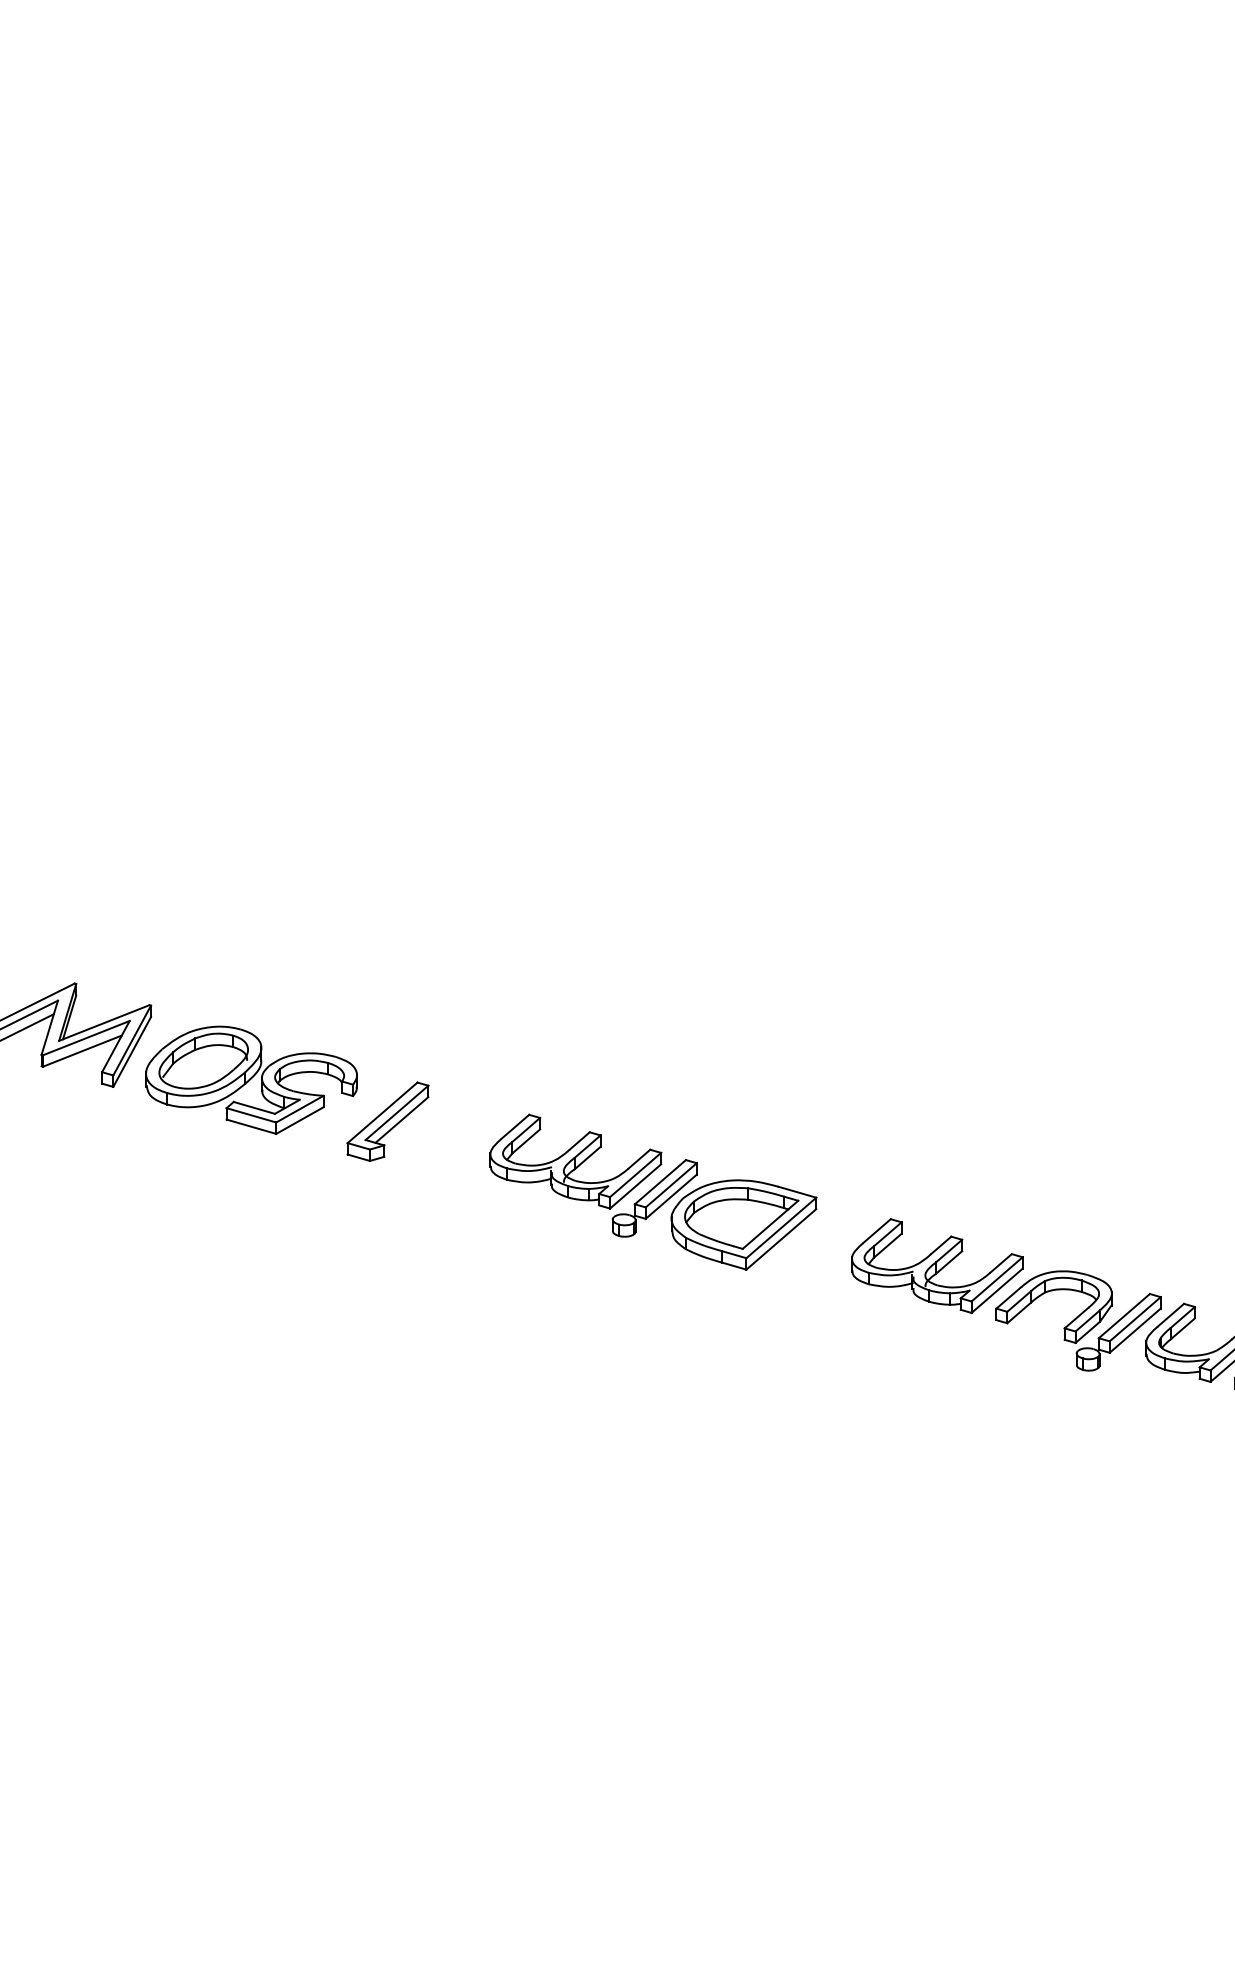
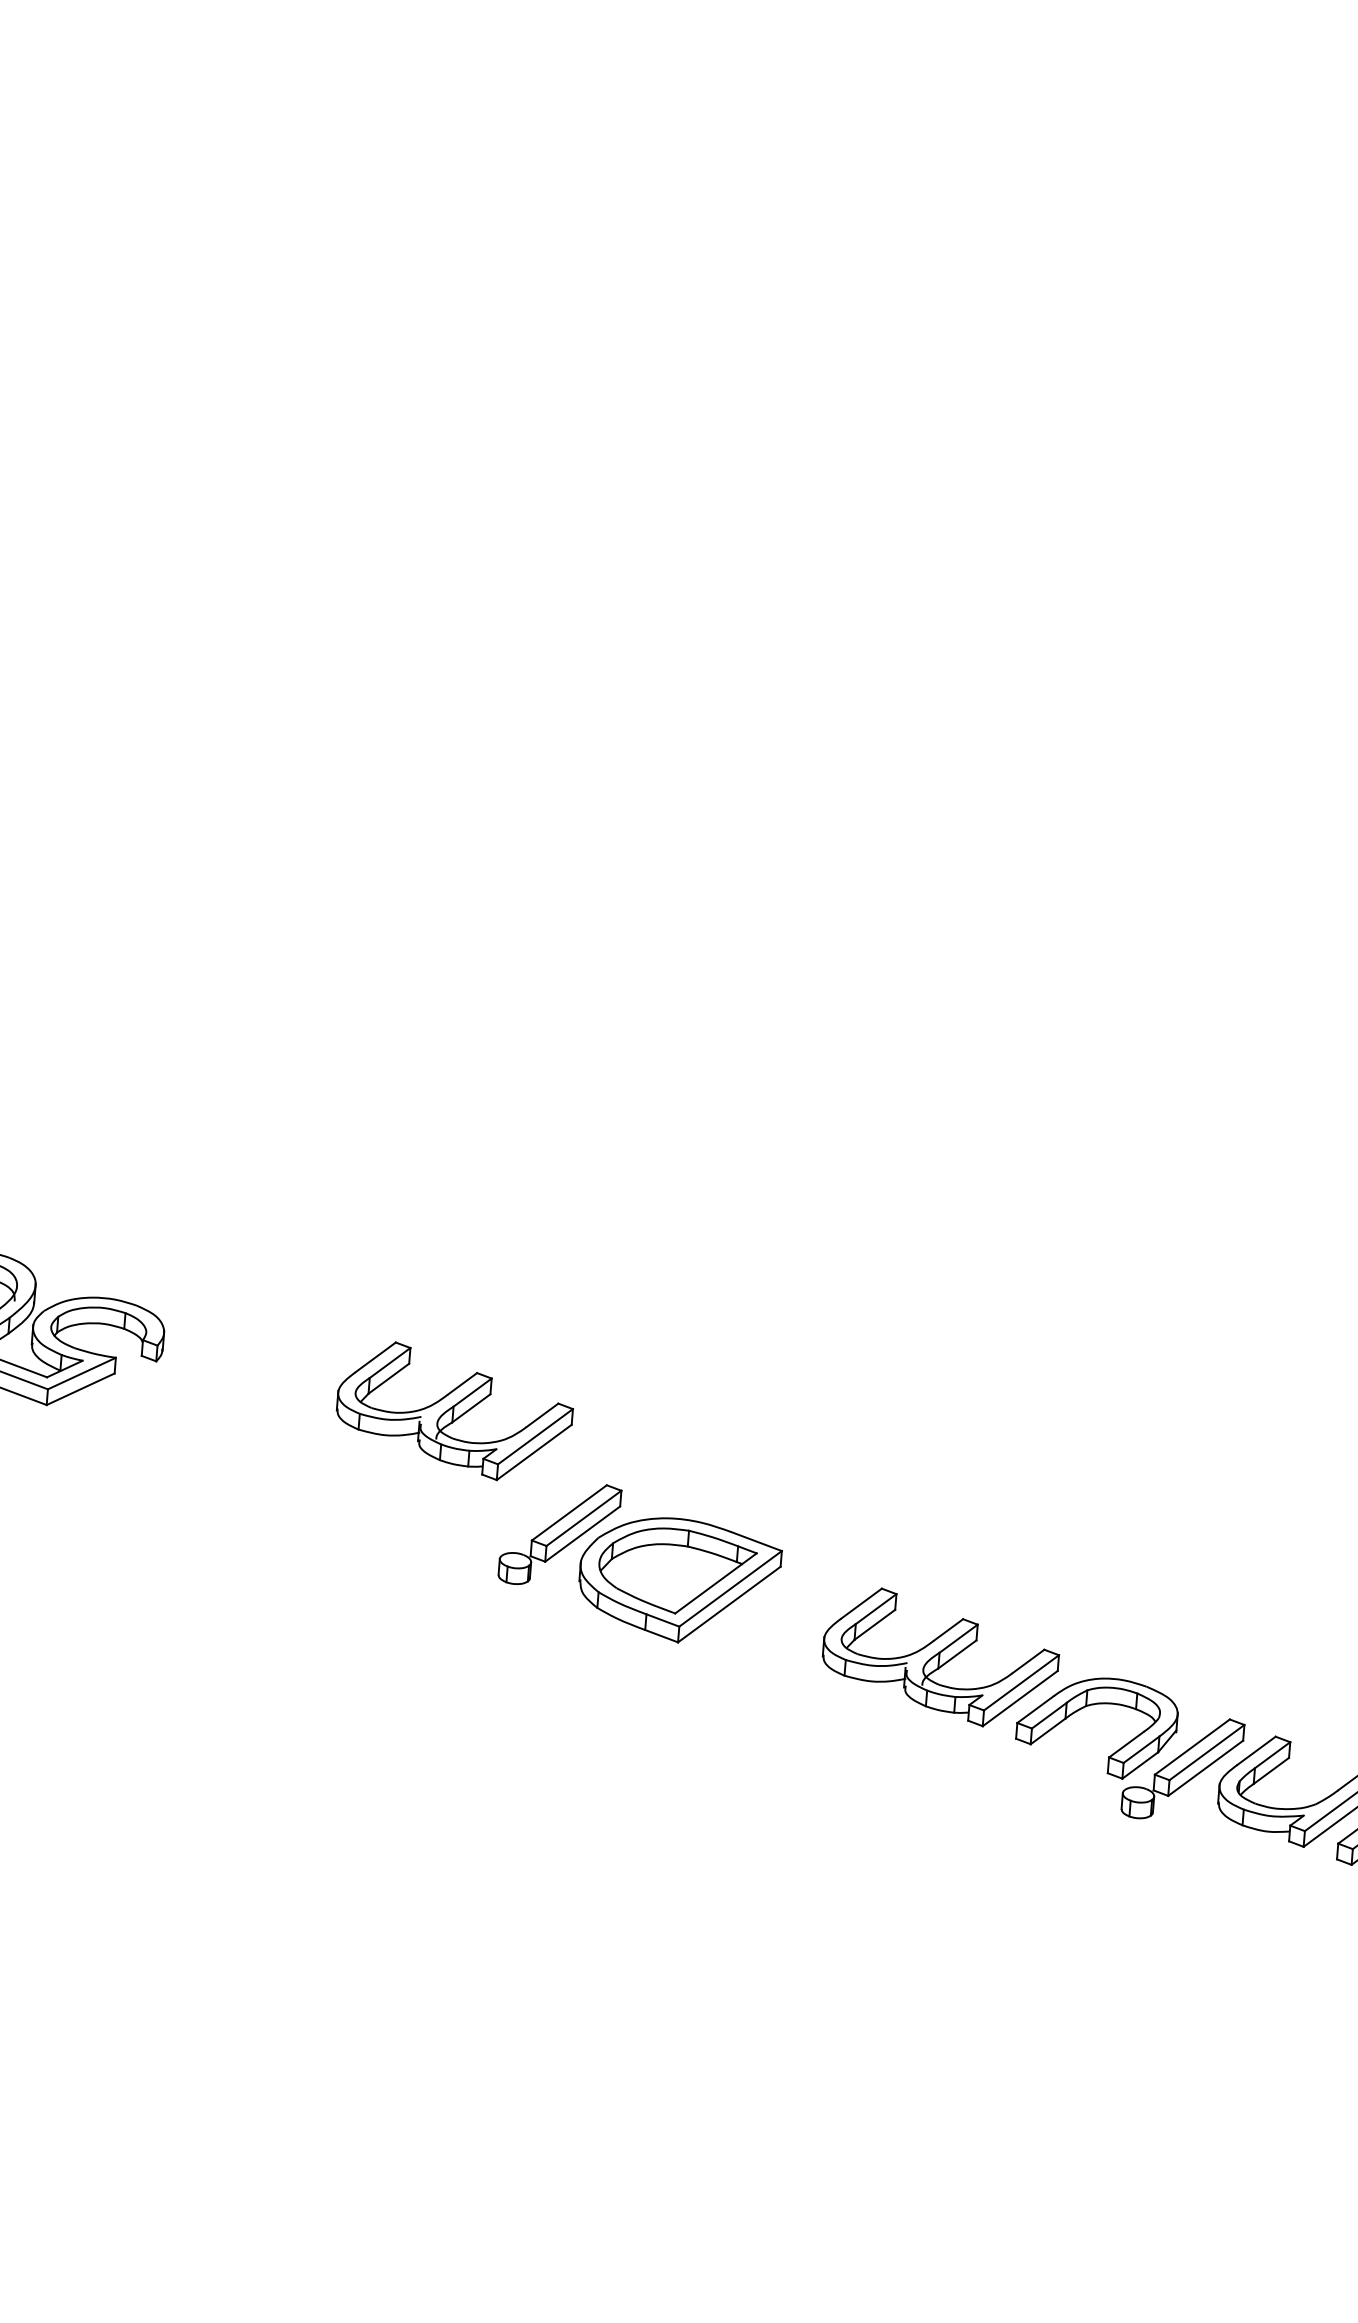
part: (387, 1121) -> (200, 1399), removed
part: (575, 1161) -> (454, 1411), moved

